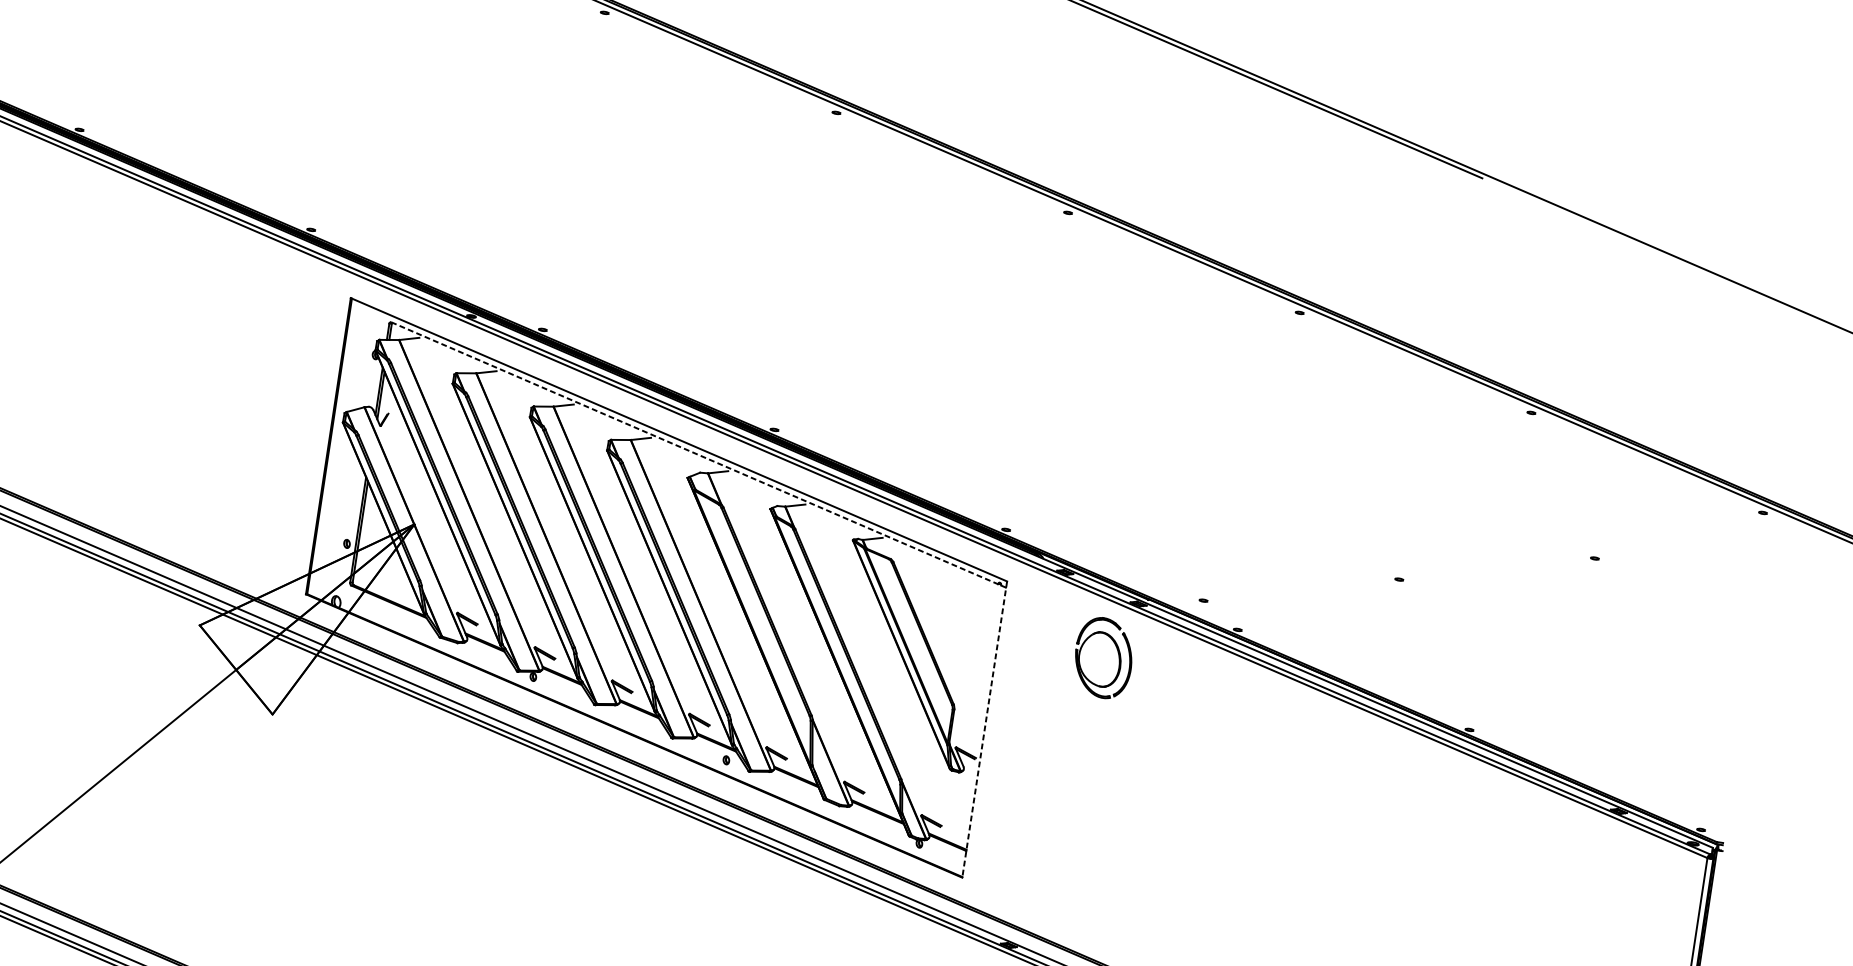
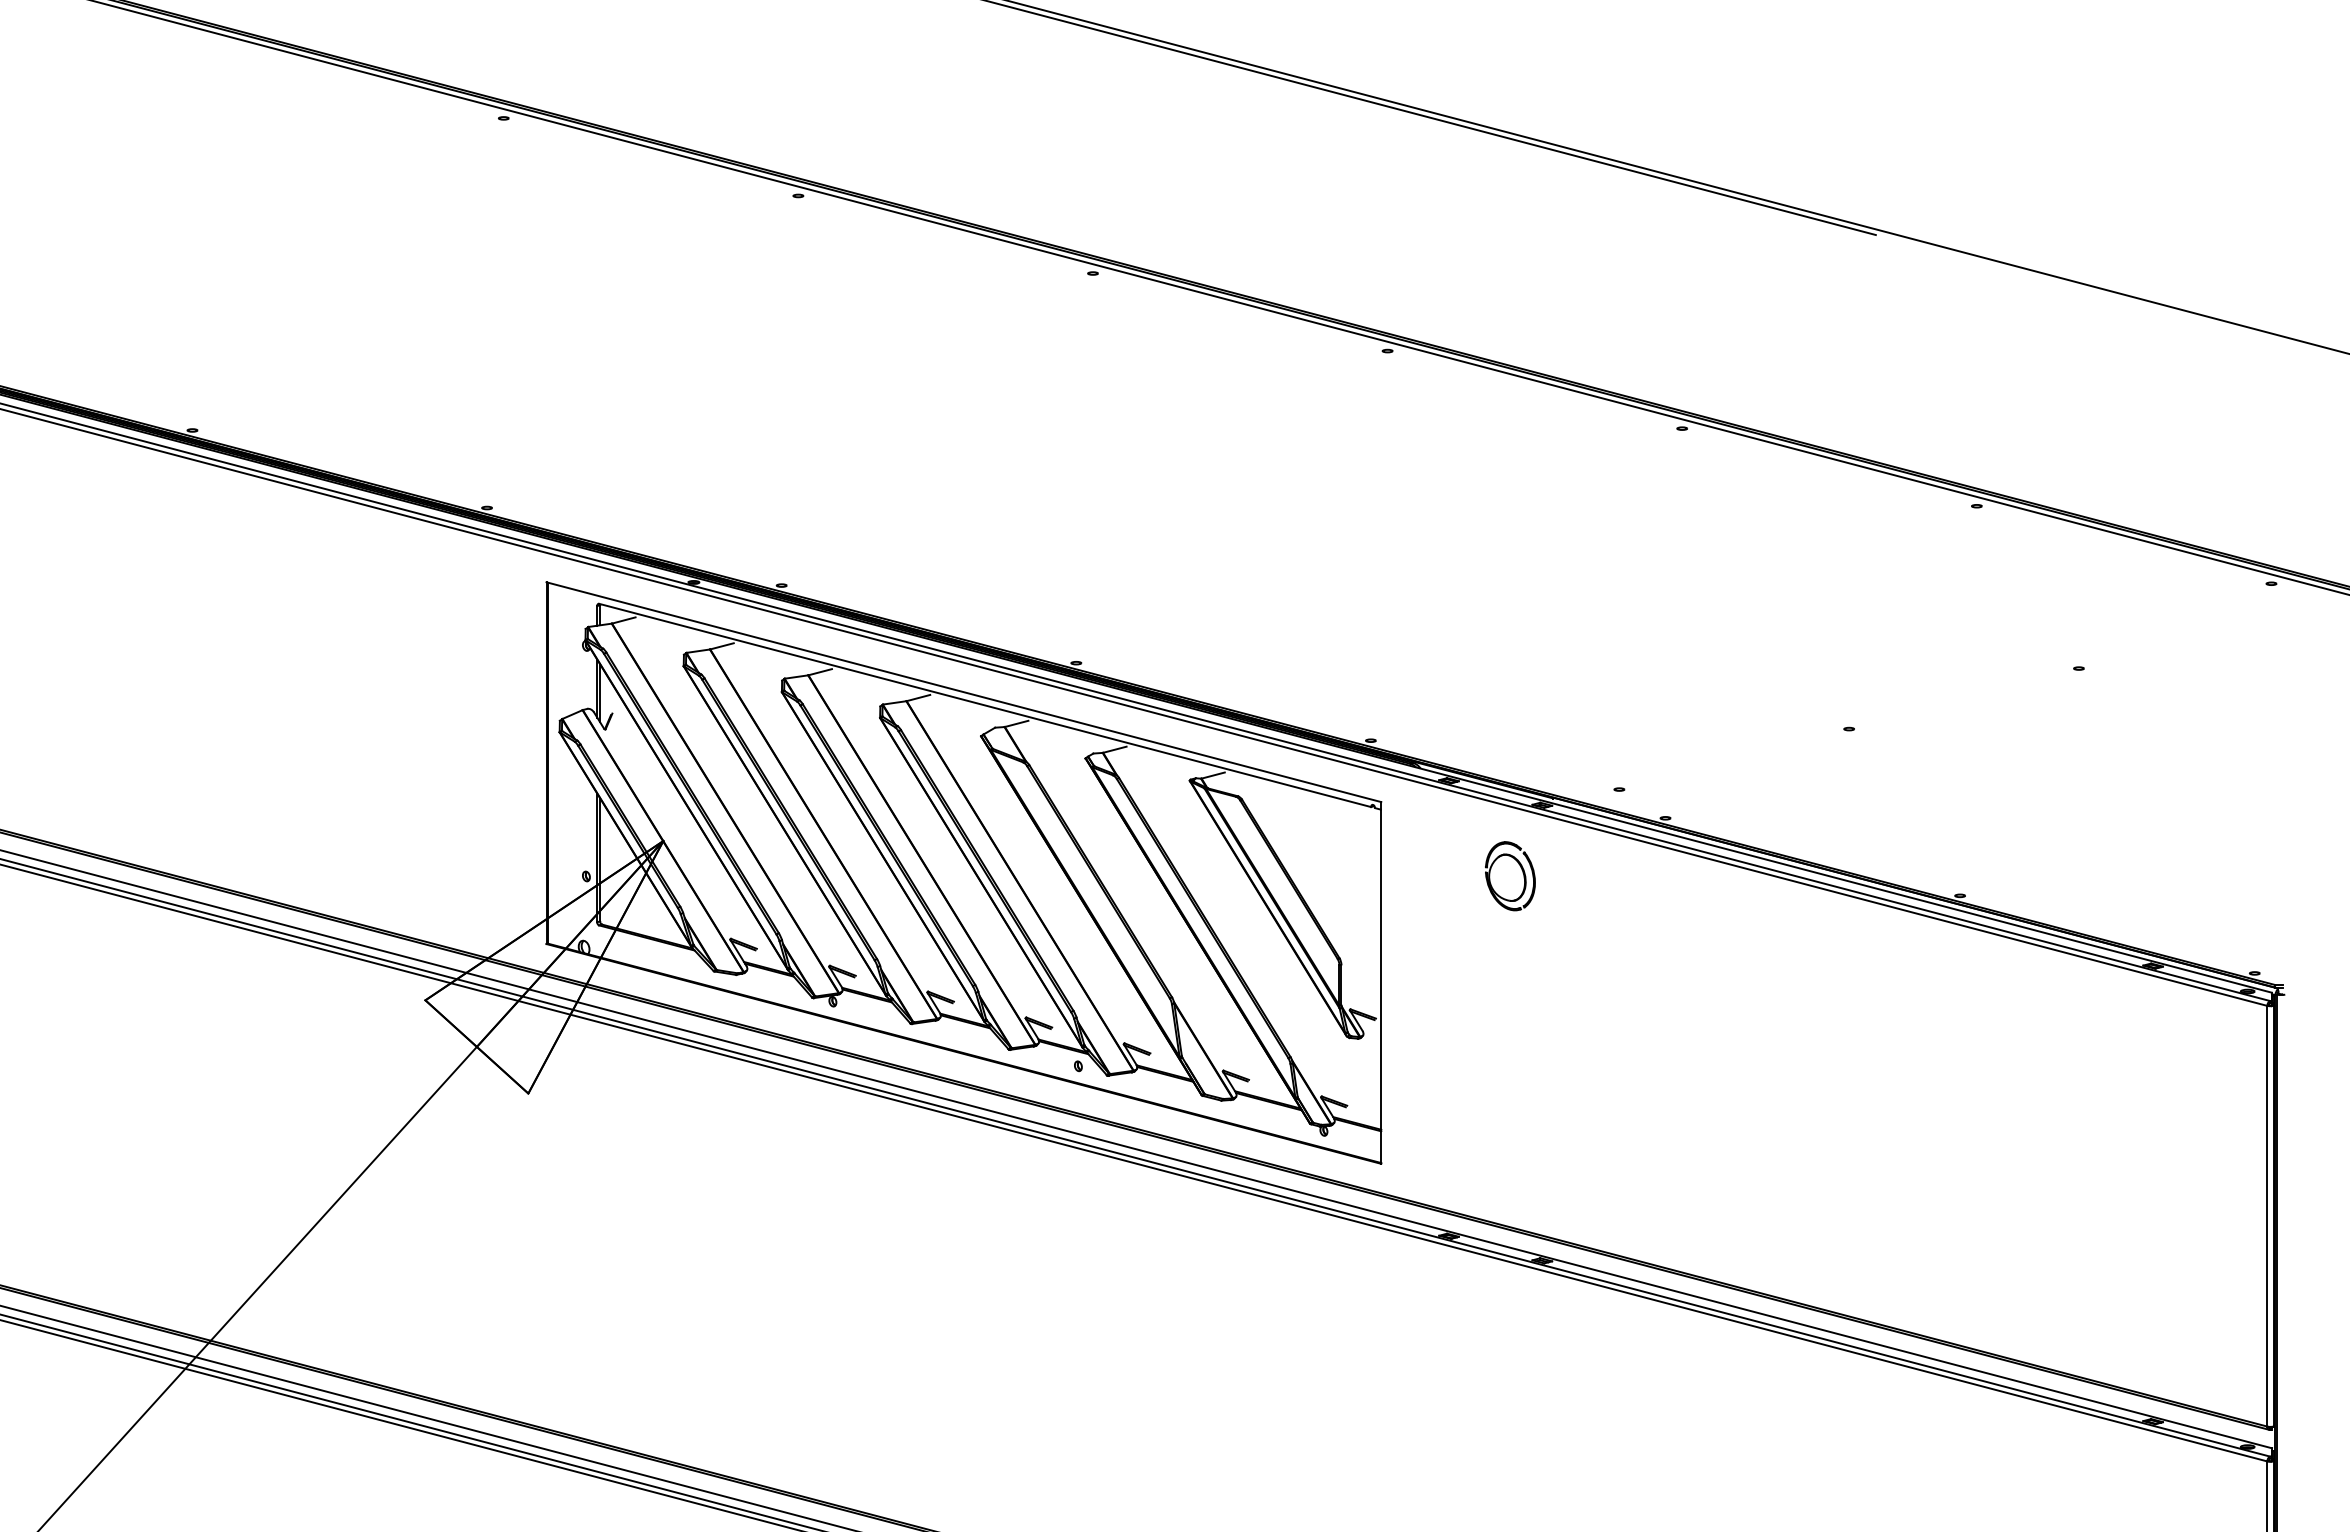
line: (694, 453) -> (985, 705), dashed -> solid
part: (1103, 658) -> (1510, 876), size x0.71
line: (984, 729) -> (1381, 982), dashed -> solid

